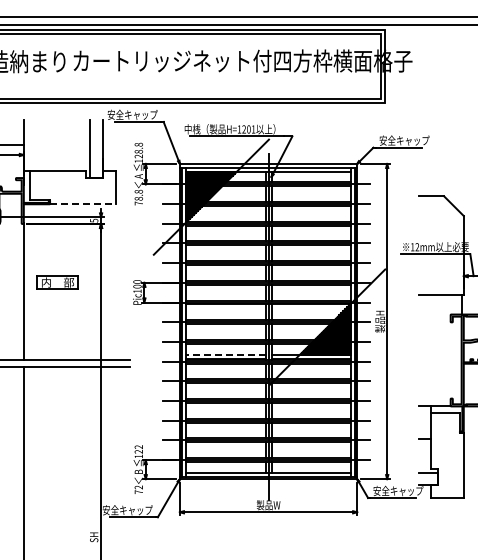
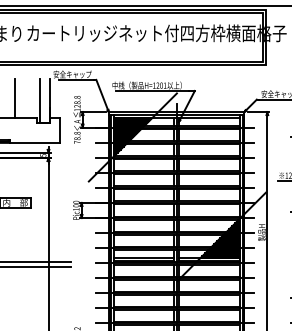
line: (56, 145) -> (14, 97), added
line: (82, 204) -> (34, 143), dashed -> solid
line: (225, 354) -> (143, 257), dashed -> solid

